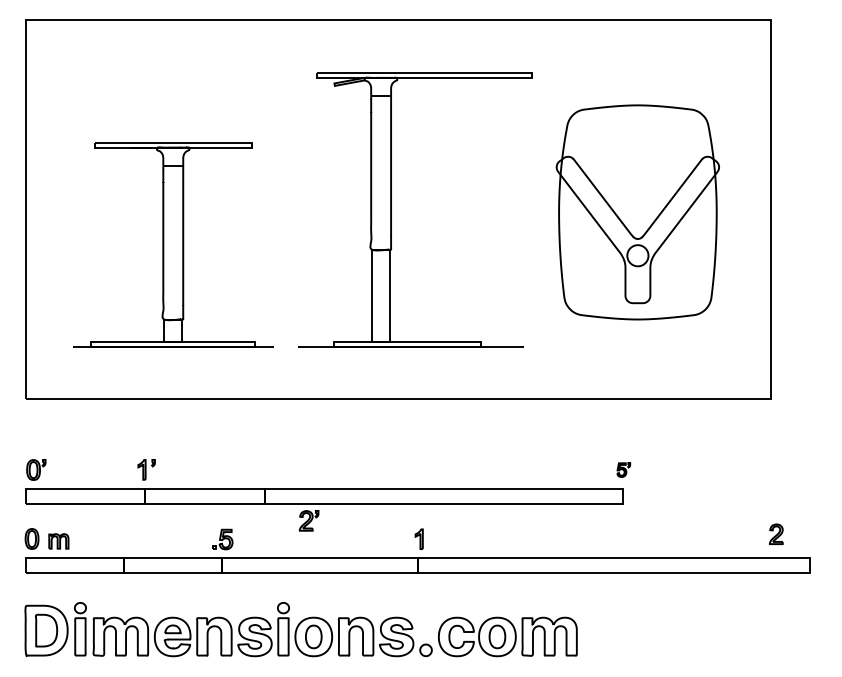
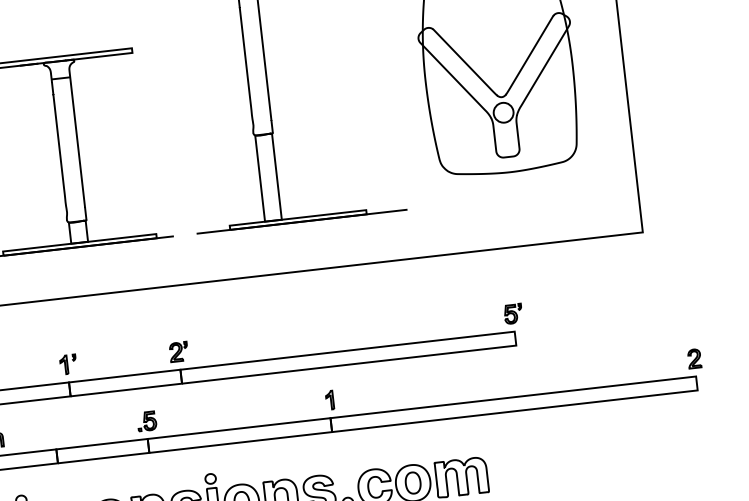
part: (623, 469) -> (512, 313), size x1.43
part: (308, 520) -> (178, 351), moved
part: (775, 533) -> (693, 358), moved

